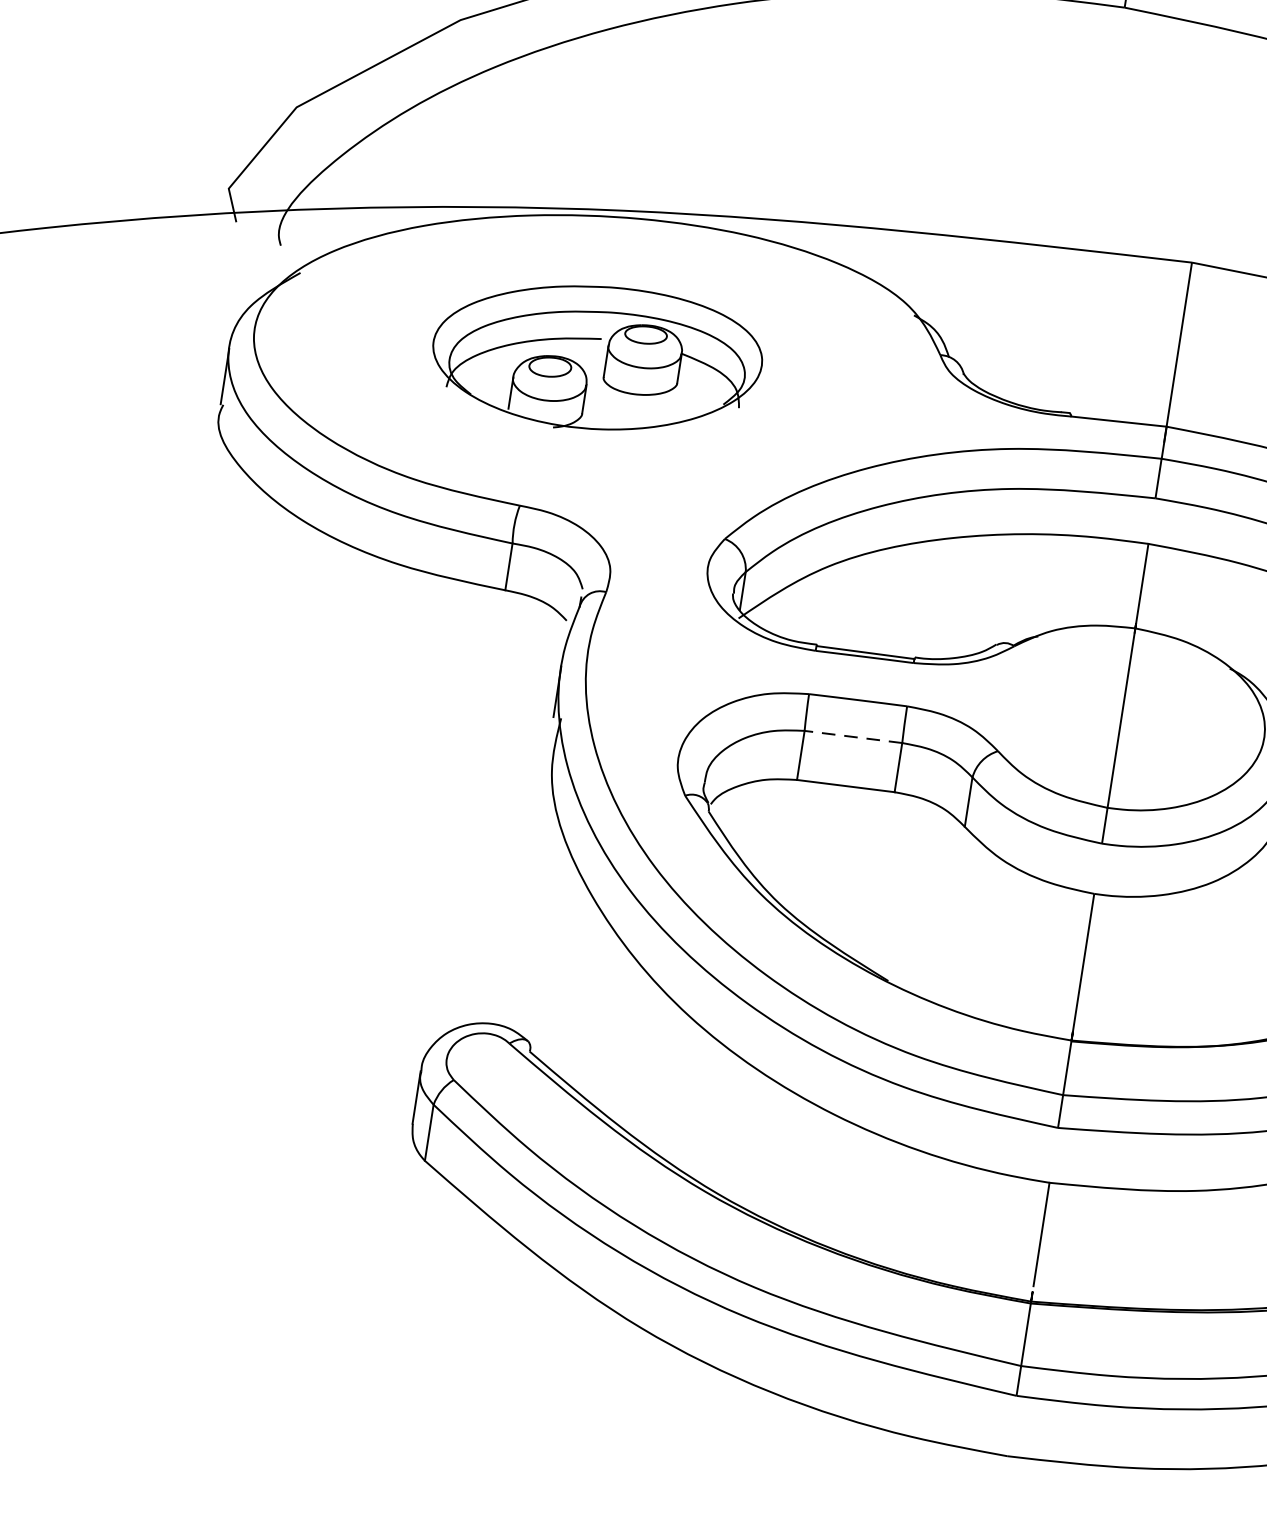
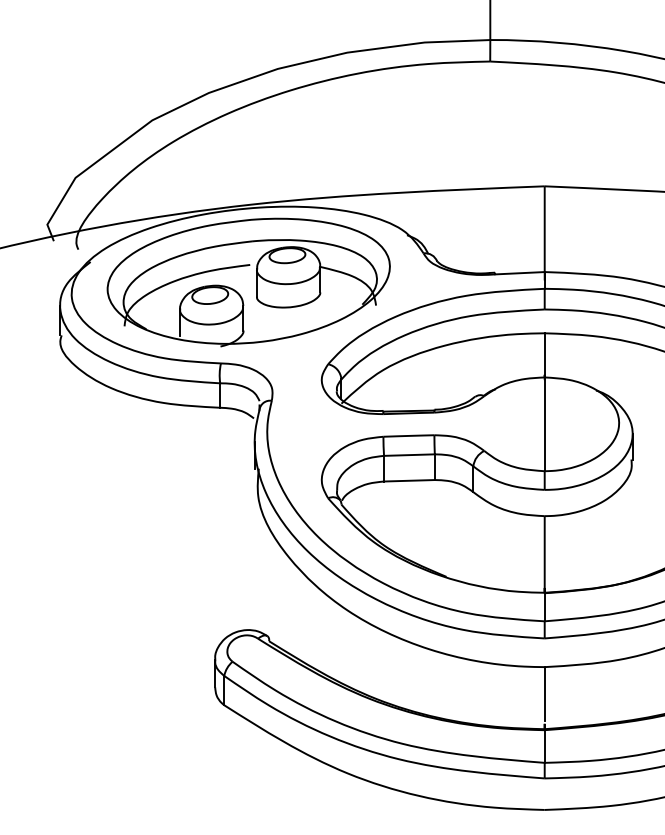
part: (596, 358) -> (248, 282), size x1.67
line: (851, 737) -> (408, 455), dashed -> solid

